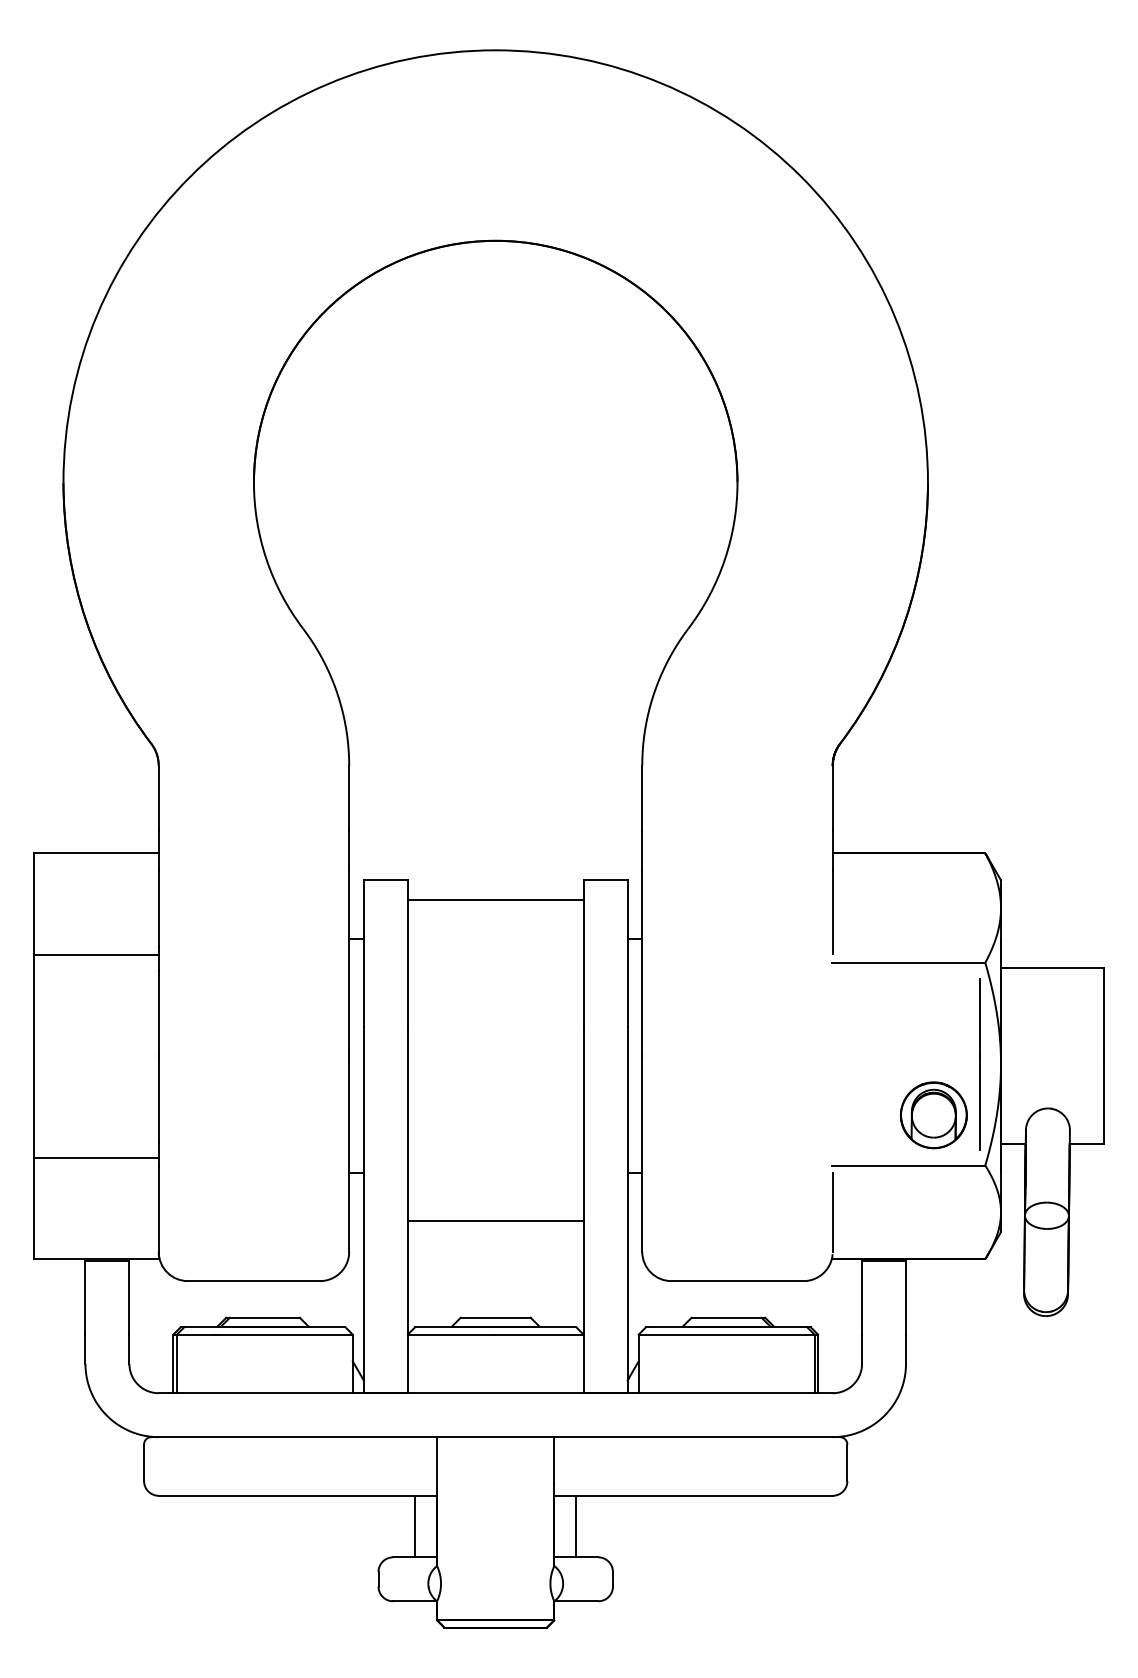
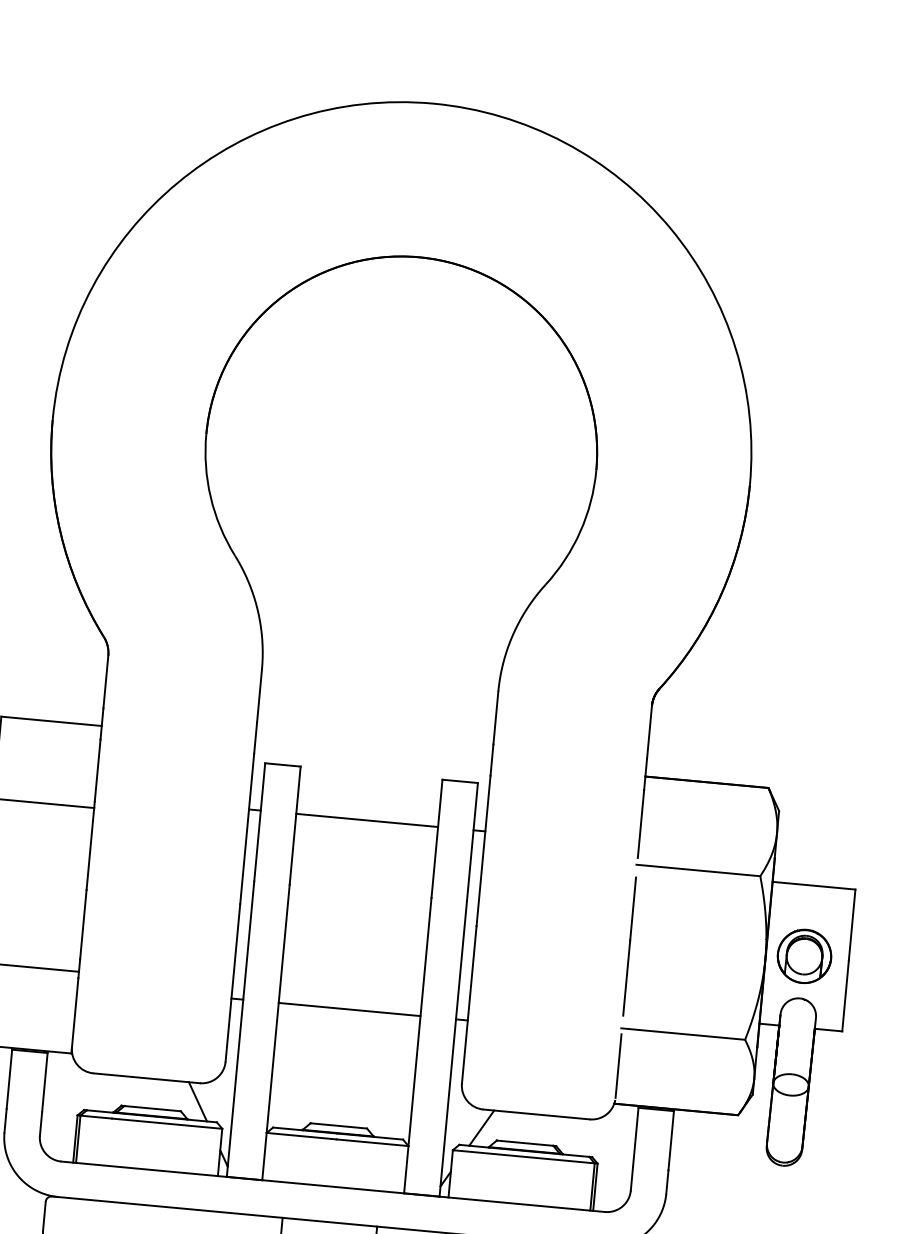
line: (495, 900) -> (366, 820), moved
line: (979, 1064) -> (629, 946), moved
part: (933, 1115) -> (804, 956), moved
line: (495, 1221) -> (349, 1009), moved
line: (319, 1304) -> (197, 1102), added
line: (671, 1304) -> (481, 1128), added

